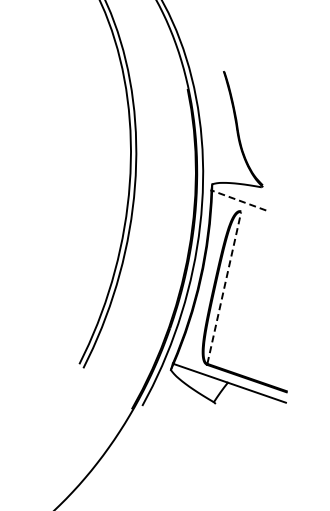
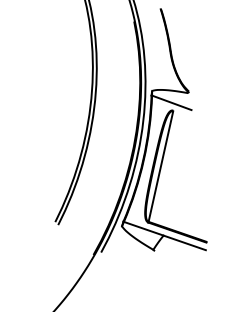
line: (239, 200) -> (172, 102), dashed -> solid
line: (224, 288) -> (161, 166), dashed -> solid

